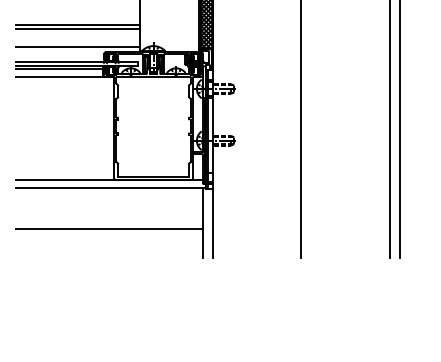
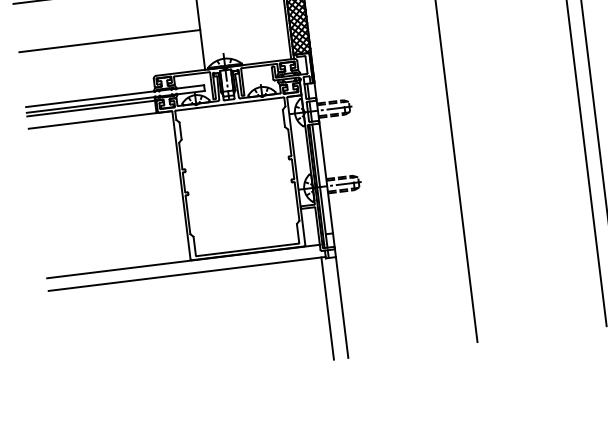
line: (77, 29) -> (110, 48), removed
line: (77, 46) -> (113, 72), removed
line: (108, 228) -> (191, 332), removed

